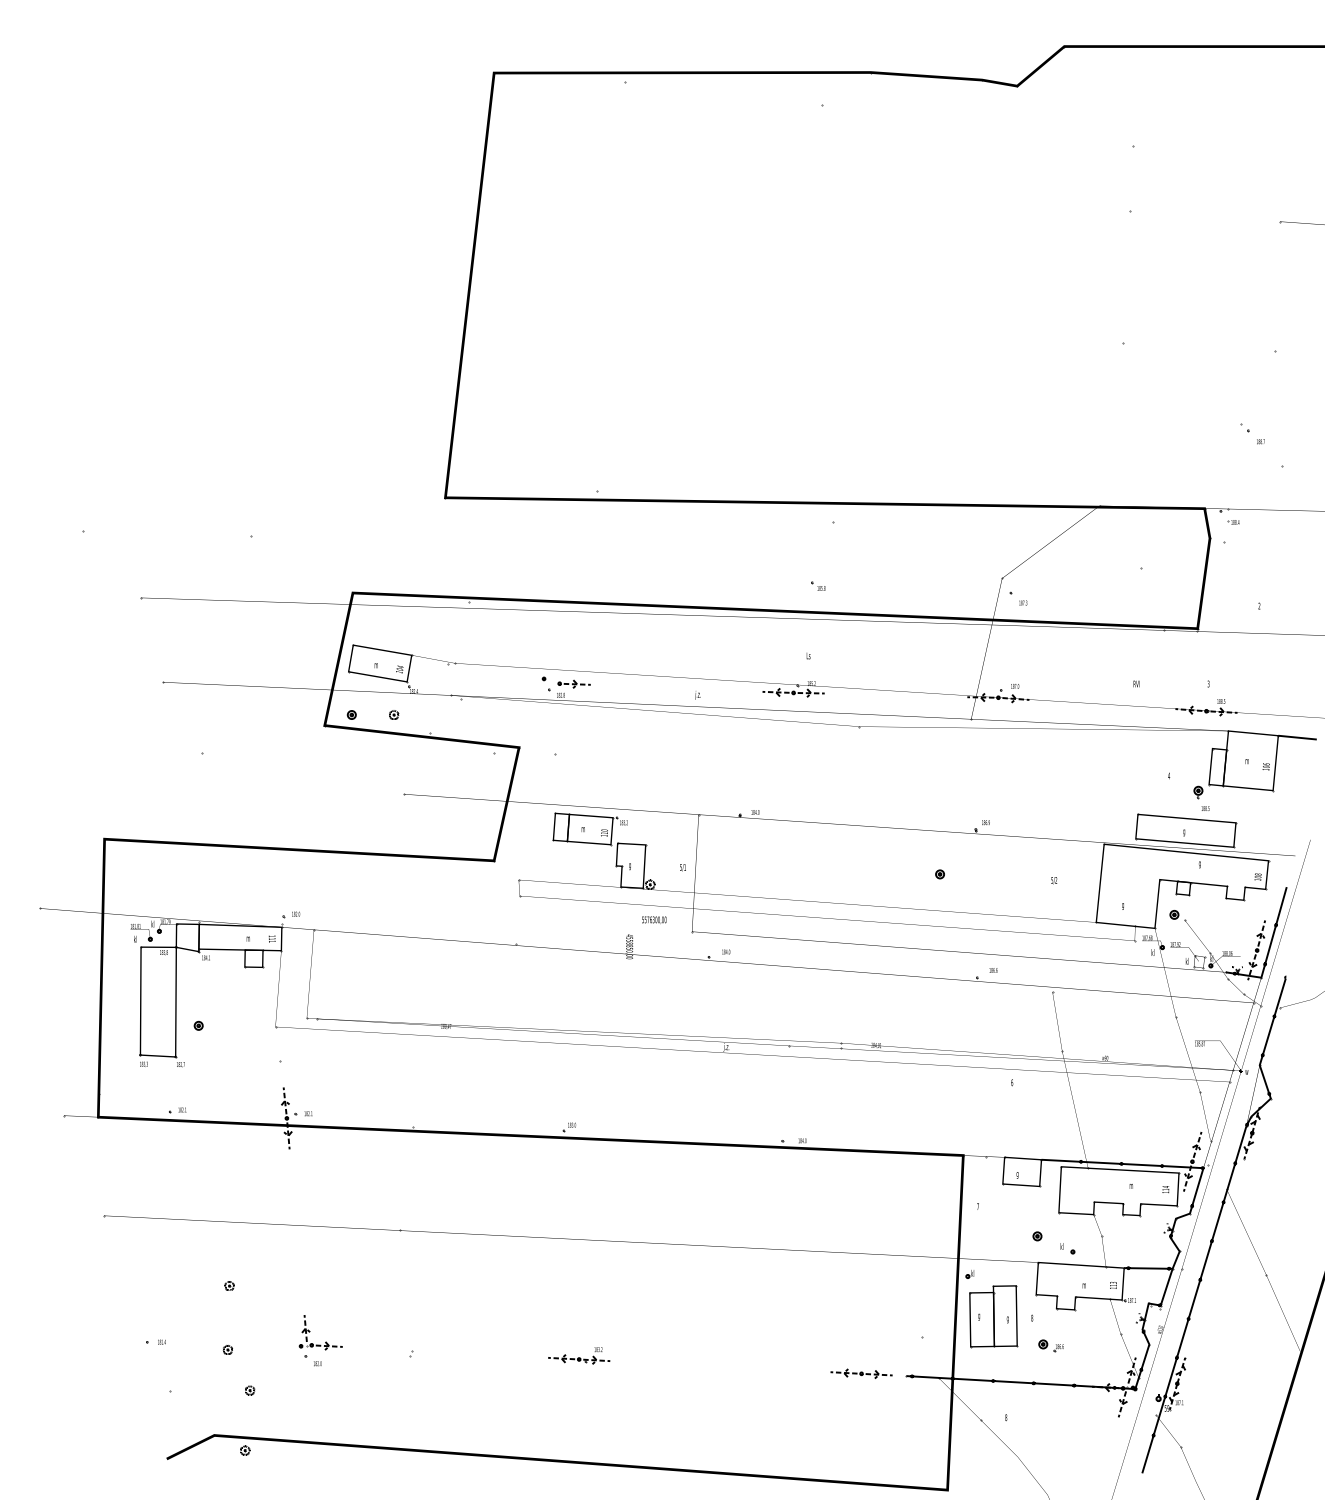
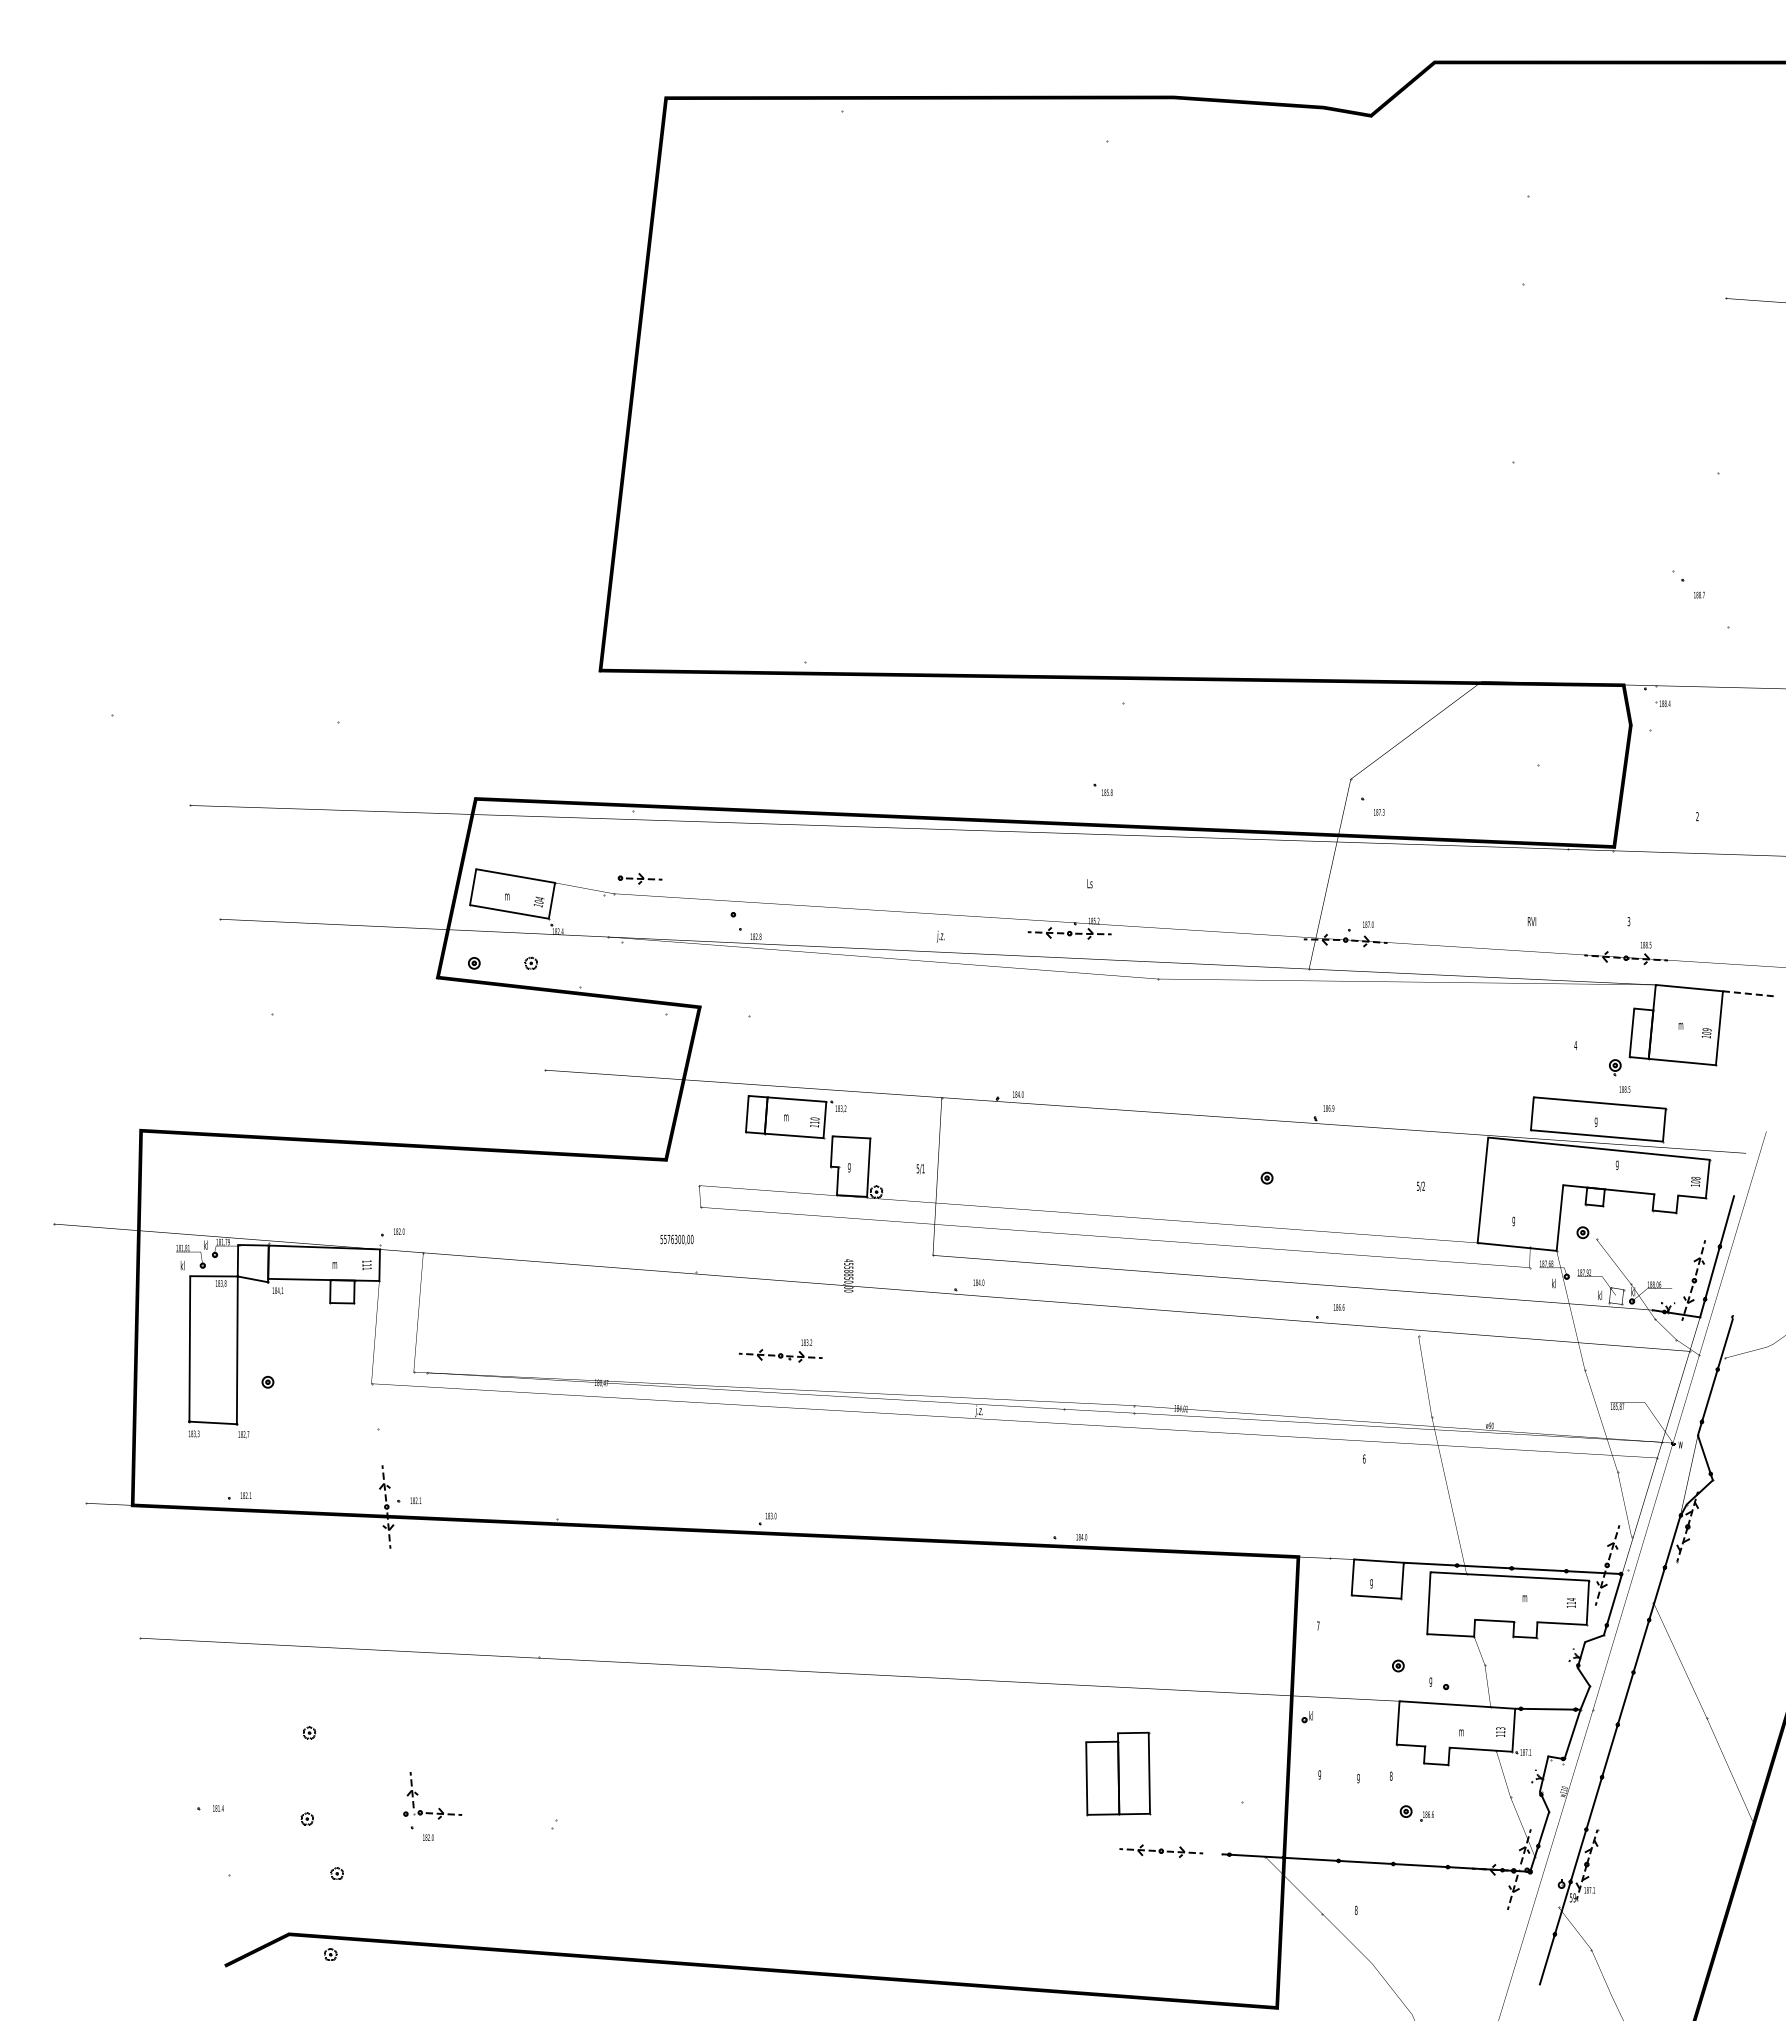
part: (573, 683) -> (639, 878), moved
line: (1298, 737) -> (1749, 993), solid -> dashed
text: (1266, 764) -> (1706, 1029), 106 -> 109
text: (653, 919) -> (676, 1239), moved
text: (1062, 1247) -> (1431, 1680), kl -> g
part: (993, 1316) -> (1118, 1773), moved
part: (579, 1355) -> (780, 1350), moved

